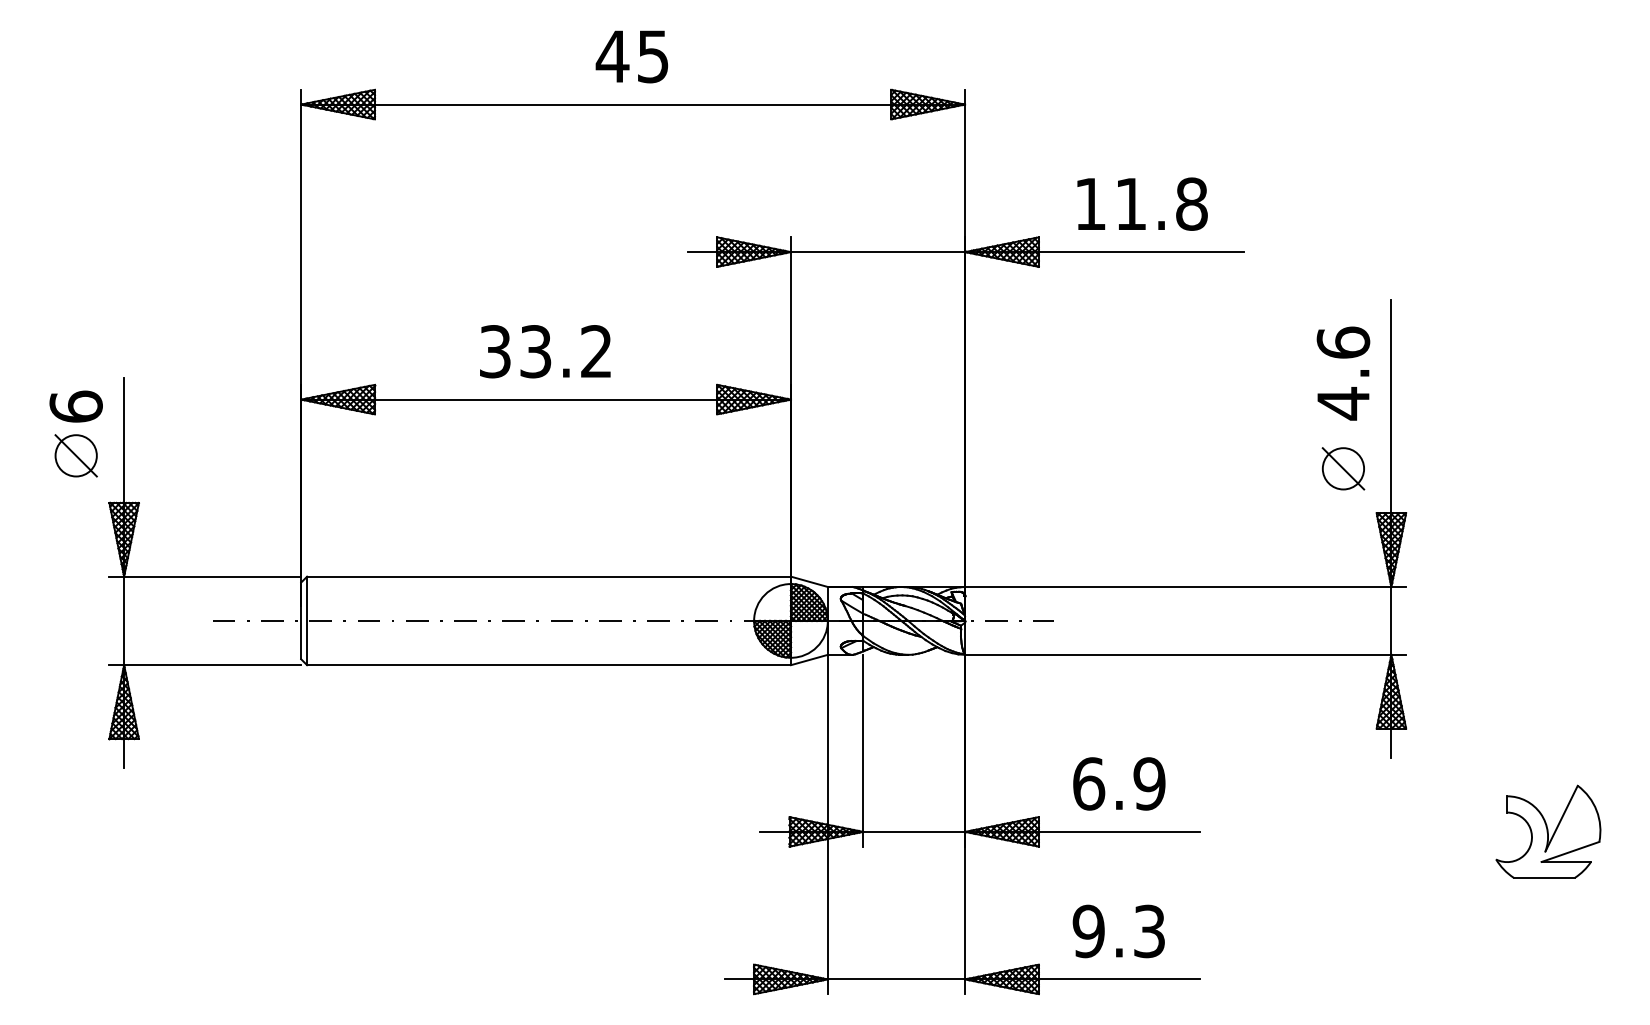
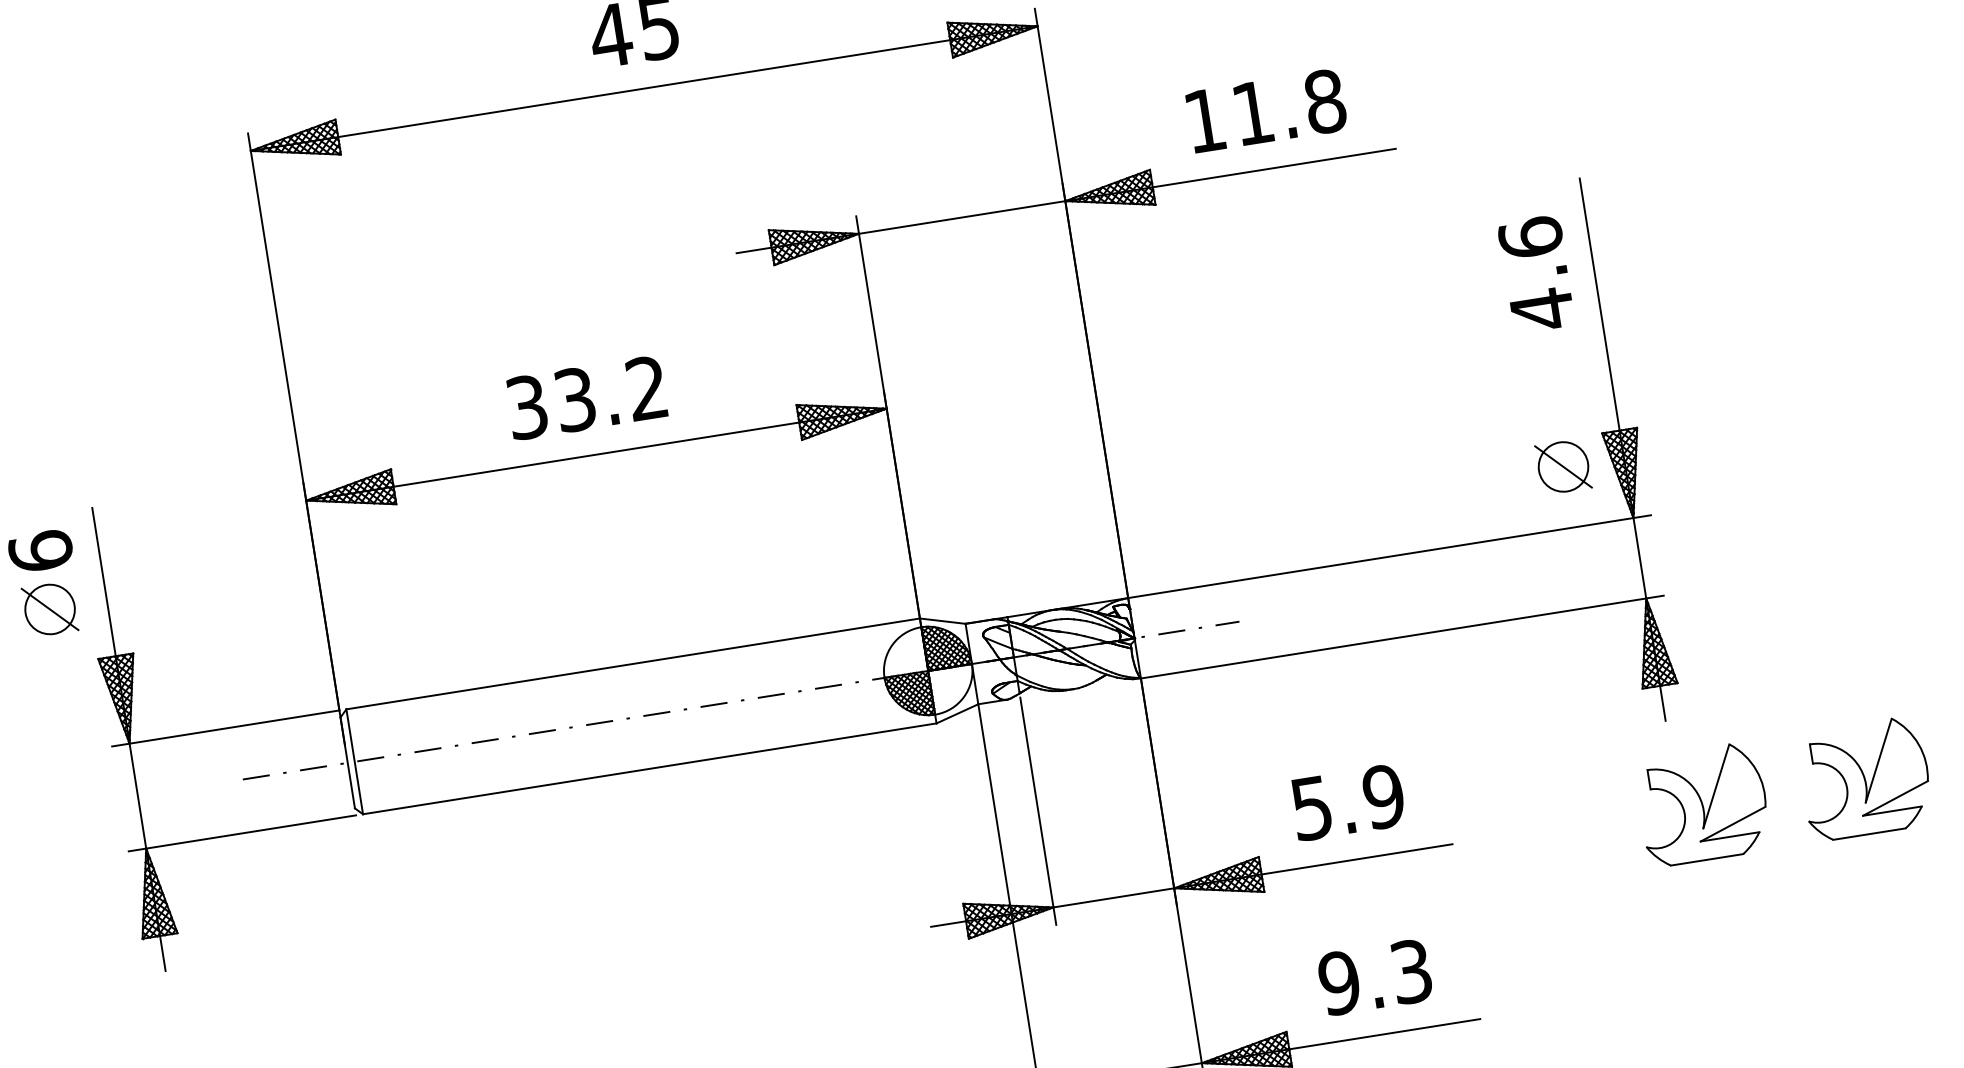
part: (1343, 468) -> (1563, 466), moved
text: (1089, 783) -> (1312, 807), 6.9 -> 5.9
part: (1411, 831) -> (1703, 804), added

